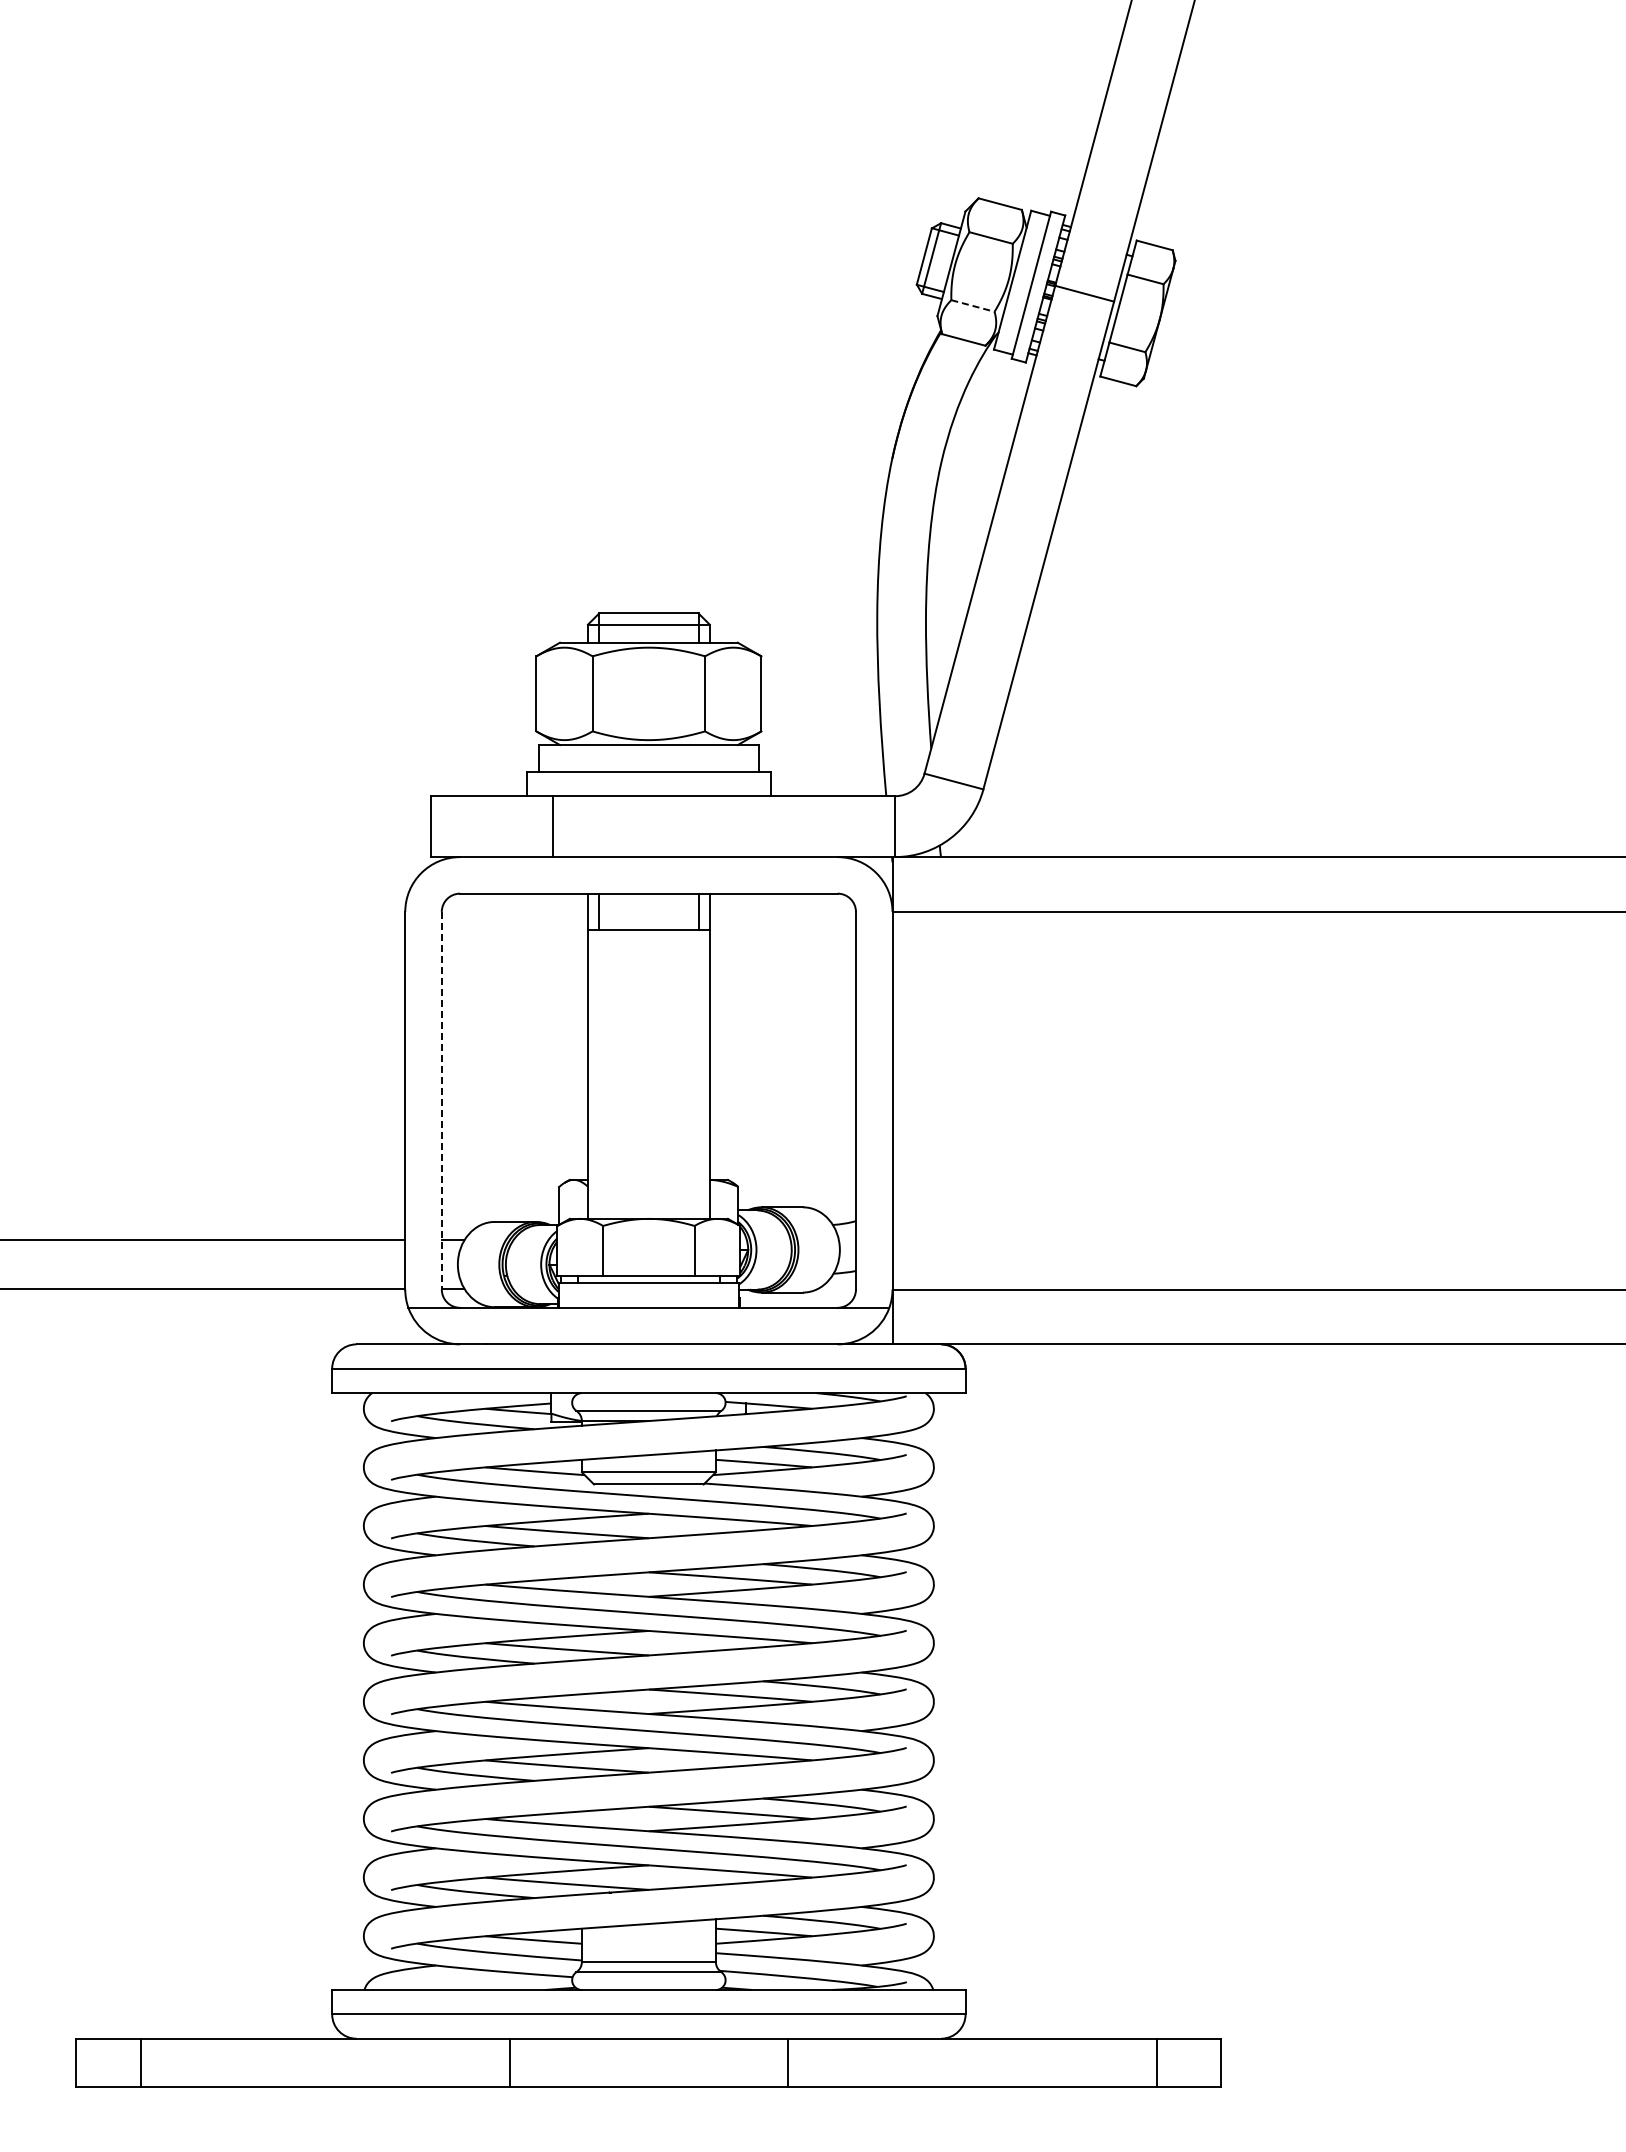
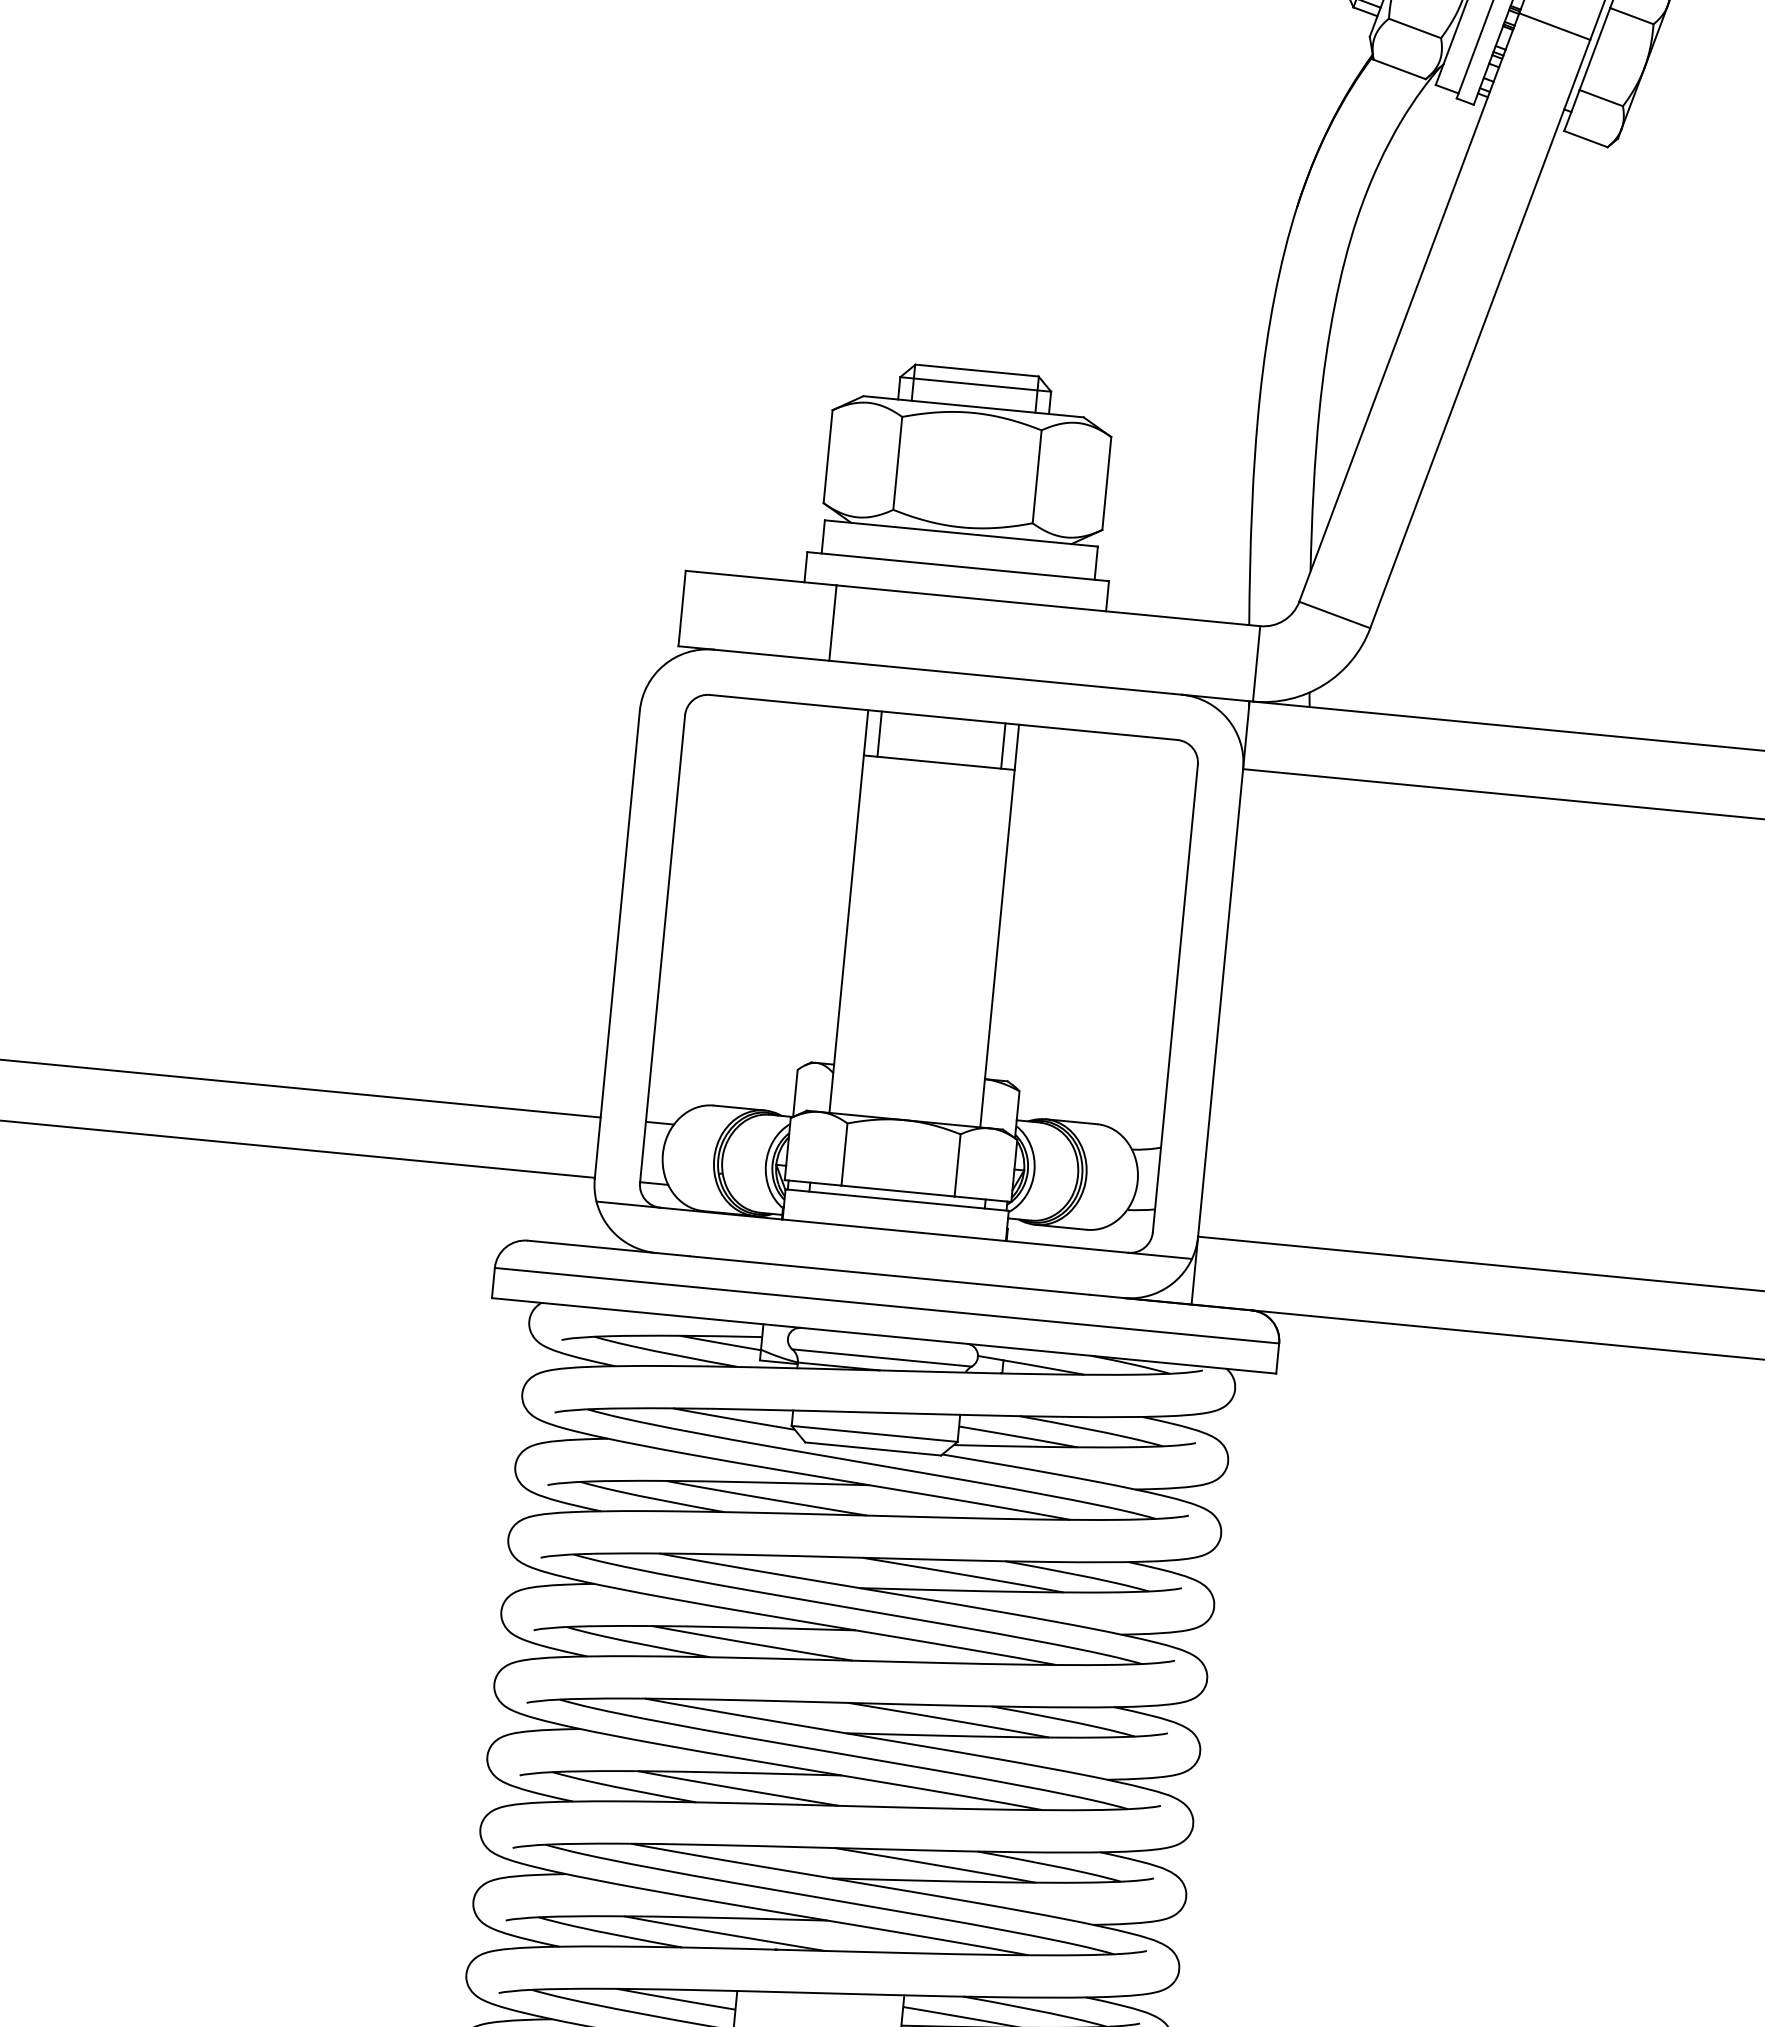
line: (973, 306) -> (1415, 29), dashed -> solid
line: (441, 1100) -> (662, 948), dashed -> solid

